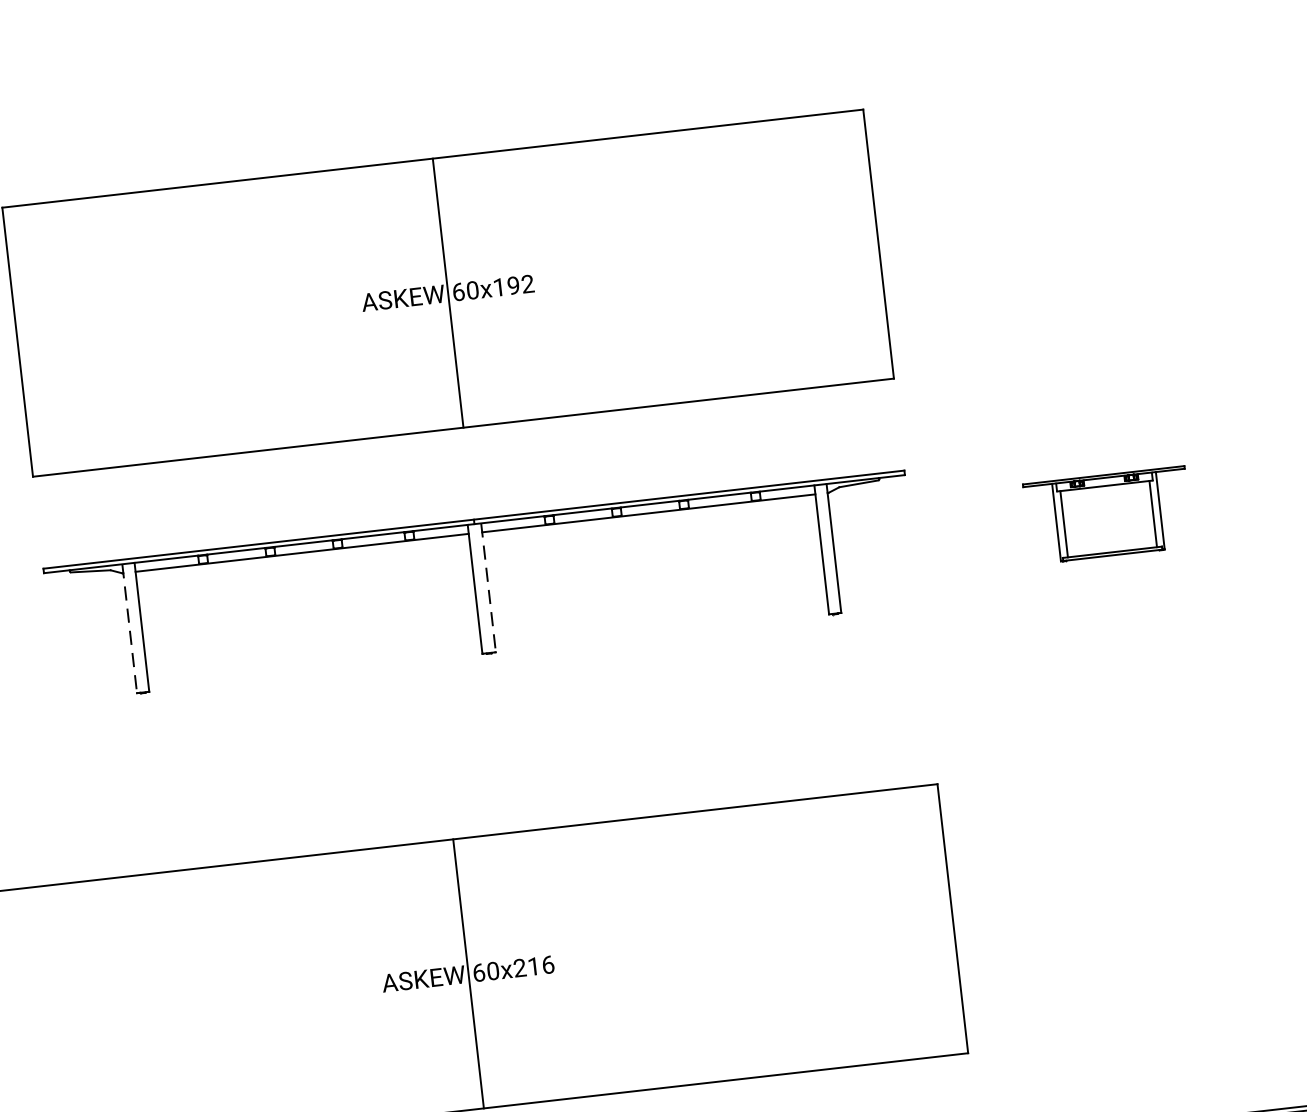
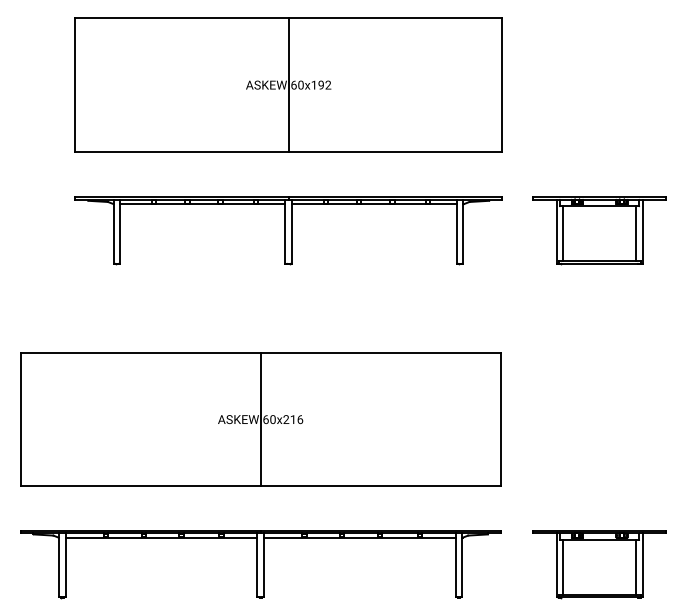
part: (1108, 514) -> (599, 230), size x1.67
line: (489, 587) -> (292, 231), dashed -> solid
line: (130, 628) -> (114, 231), dashed -> solid

